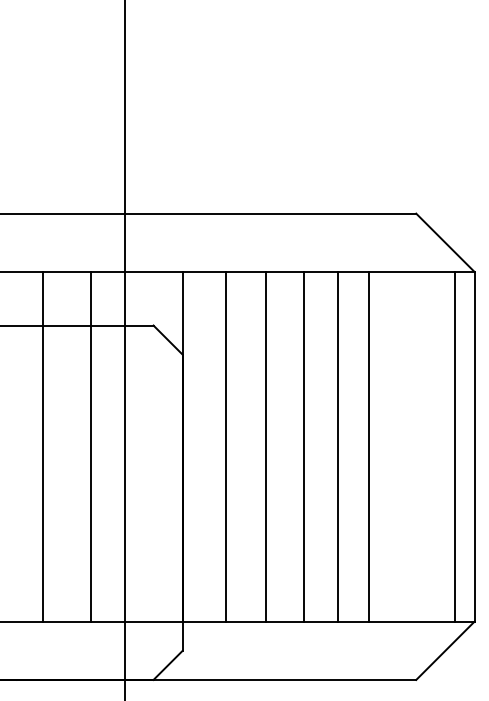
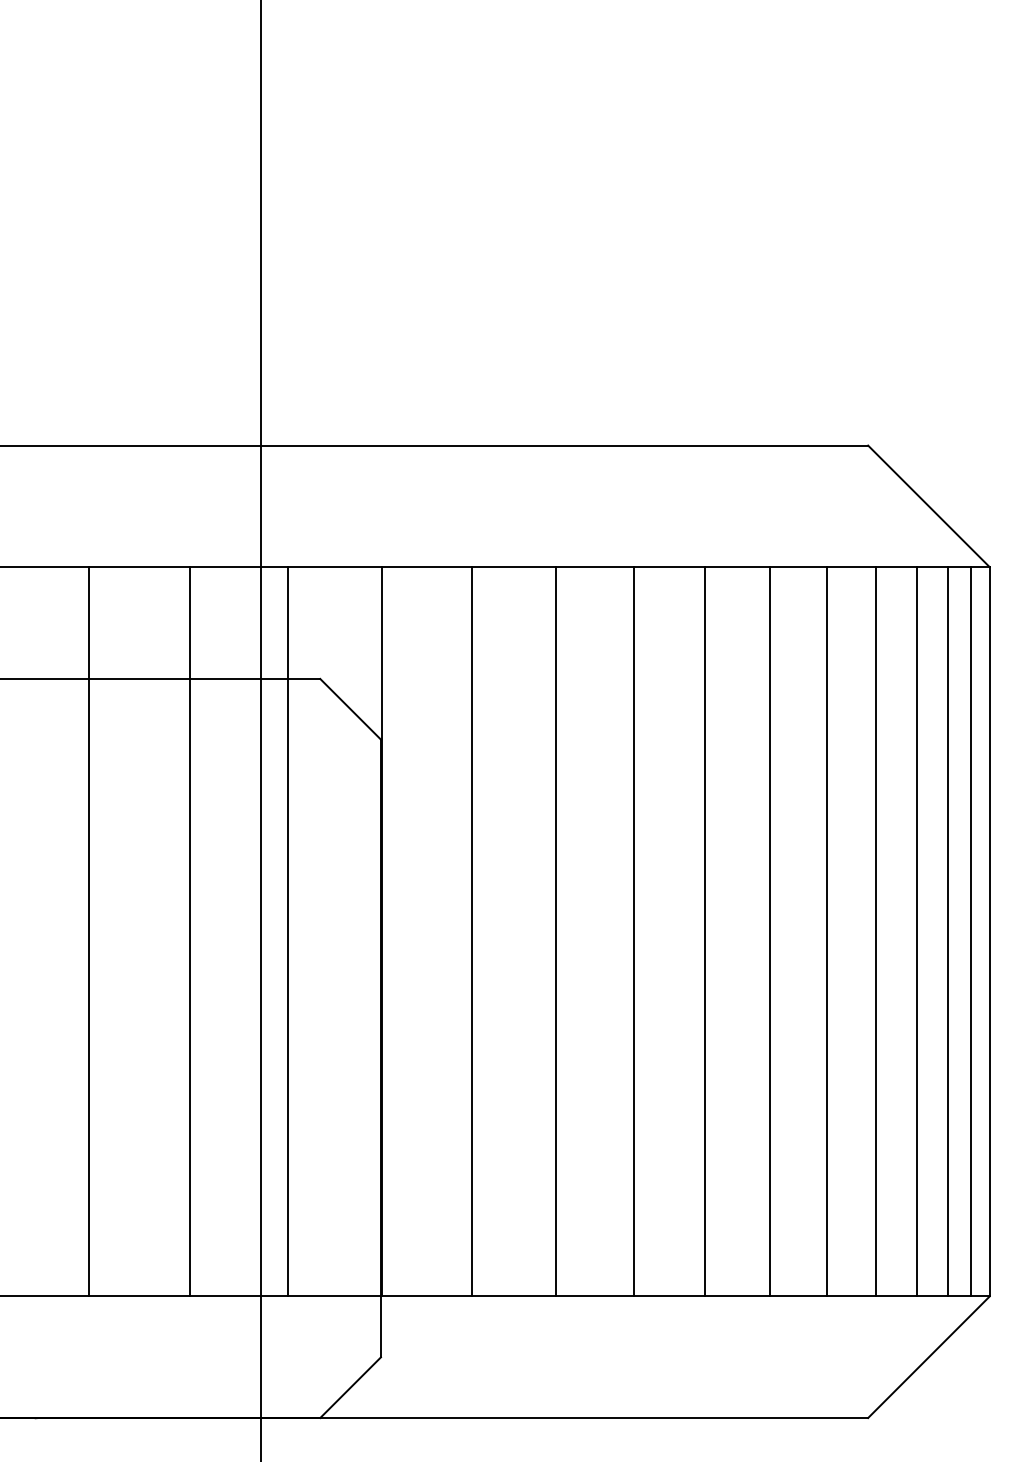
line: (138, 446) -> (288, 931), added
line: (396, 446) -> (826, 931), added
line: (420, 446) -> (877, 931), added
line: (439, 446) -> (916, 931), added
line: (465, 446) -> (970, 931), added

